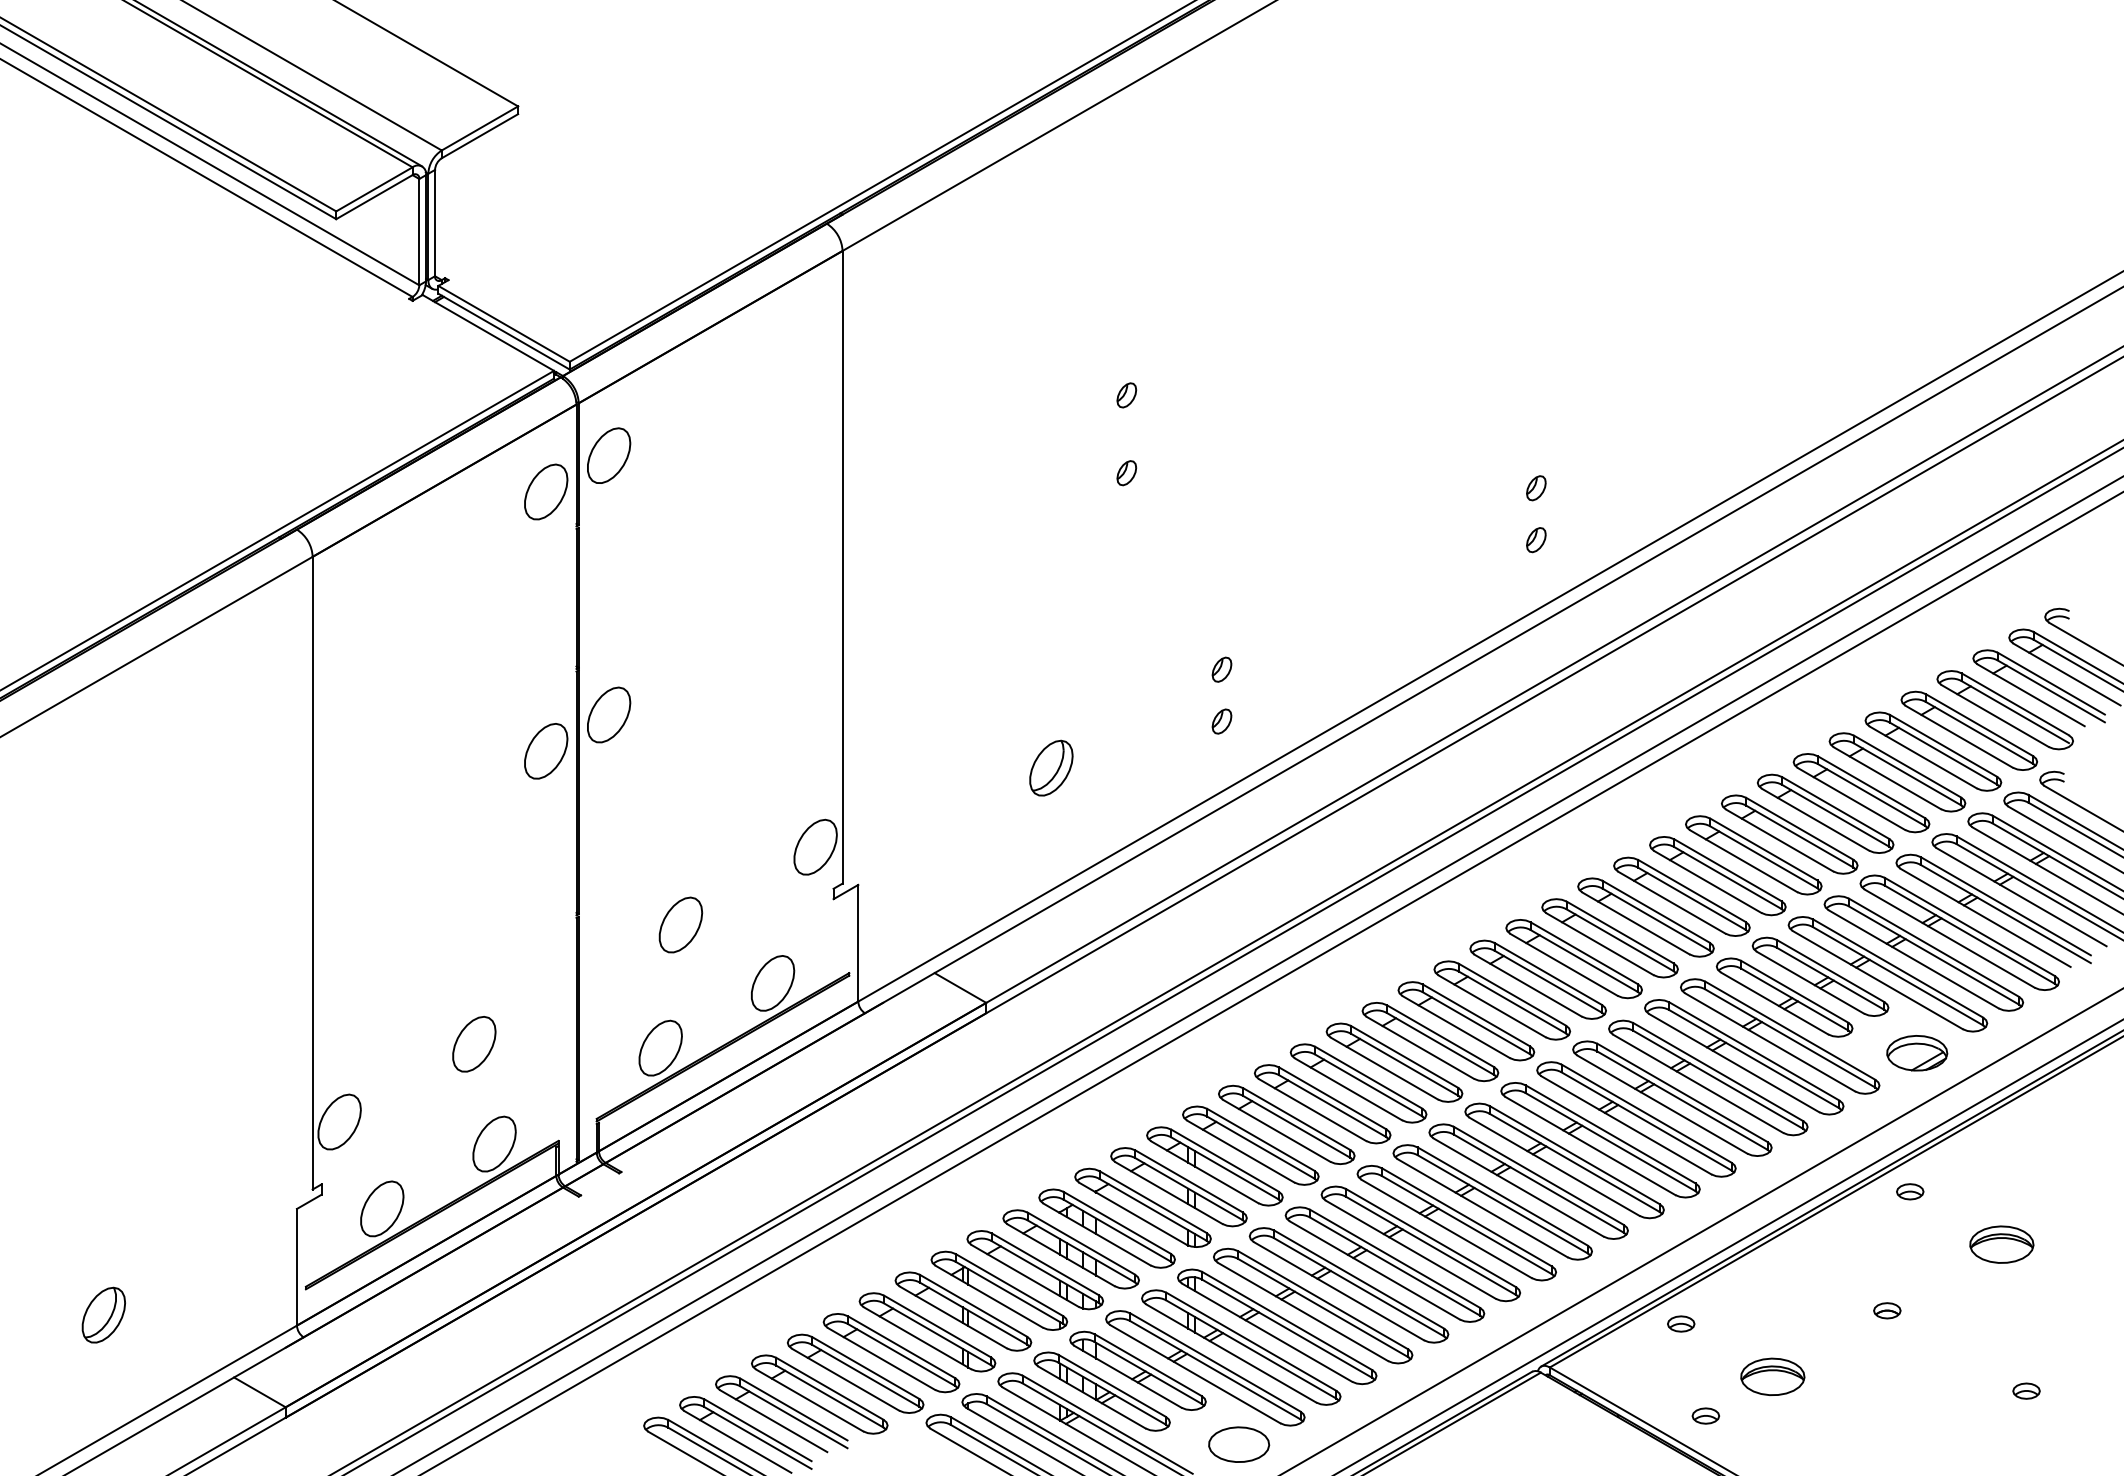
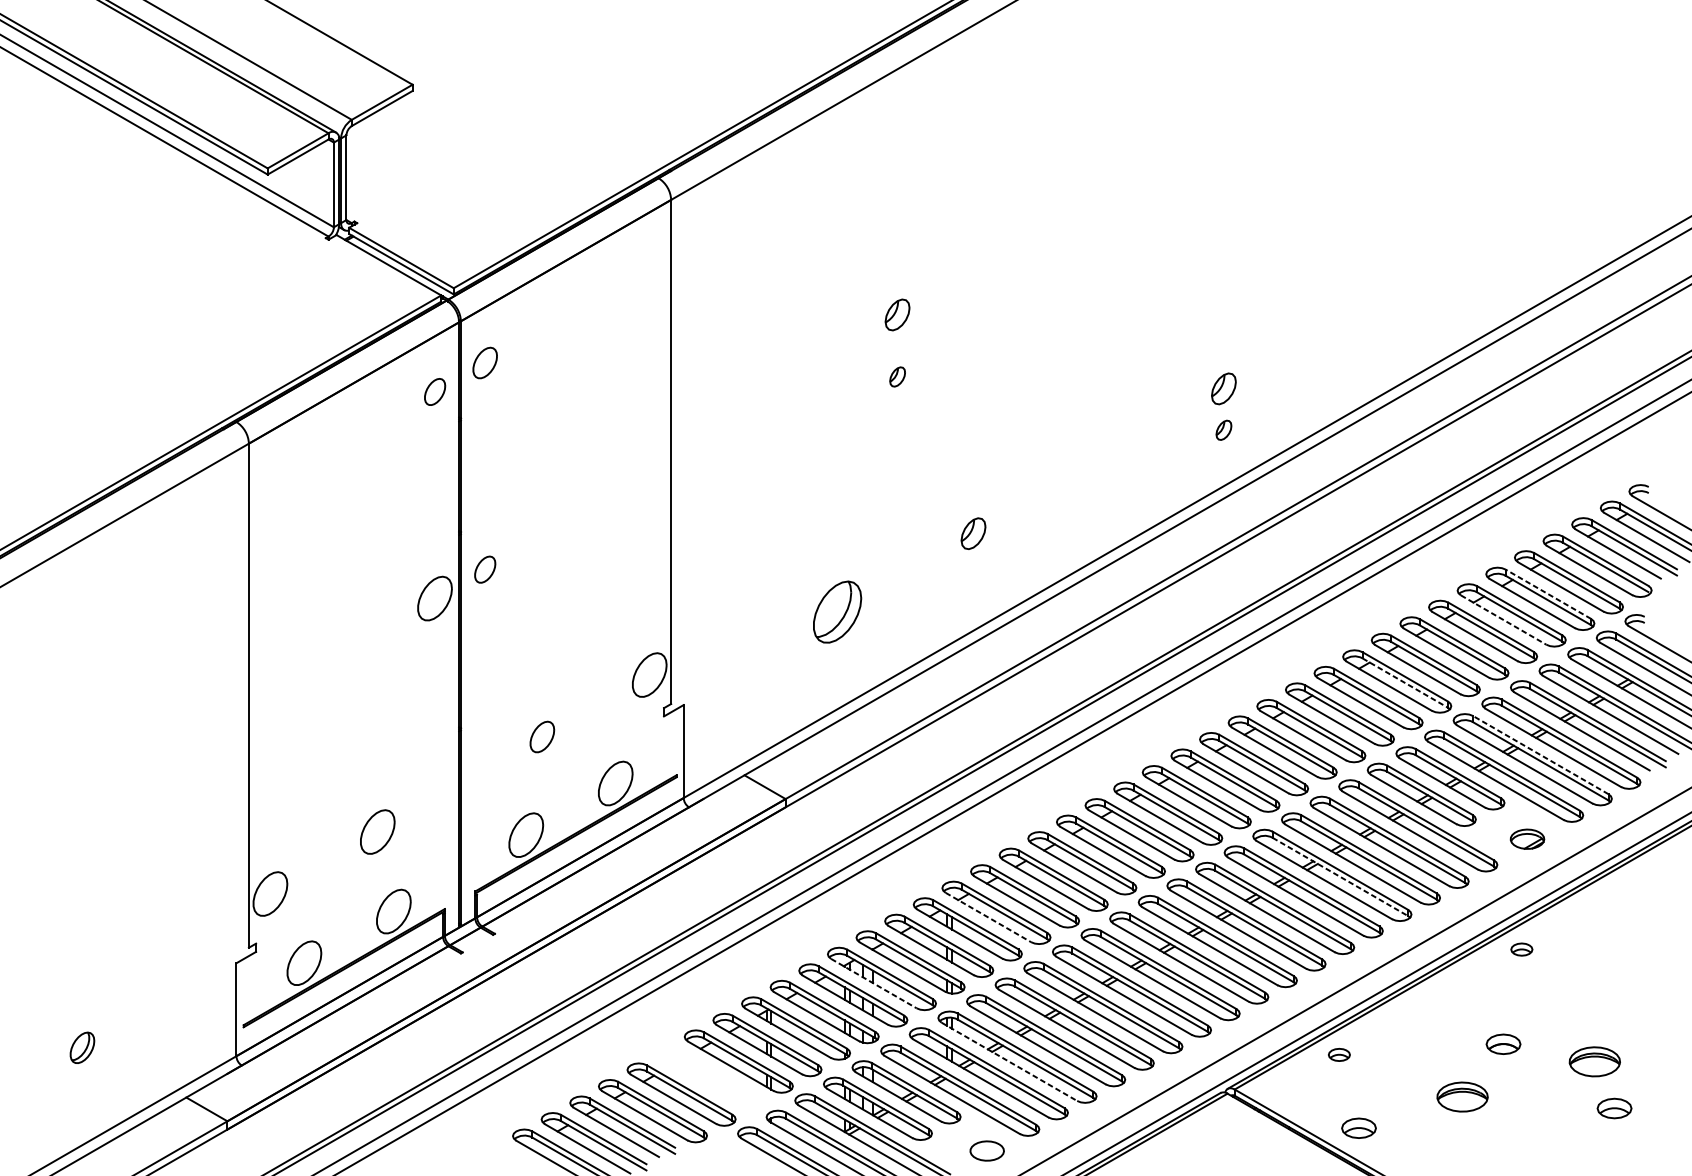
part: (1126, 395) -> (897, 315), size x1.6
part: (609, 455) -> (485, 362), size x0.7
part: (1536, 488) -> (1224, 389), size x1.6
part: (546, 491) -> (435, 391), size x0.6
part: (1221, 669) -> (973, 533), size x1.6
part: (609, 714) -> (485, 569), size x0.6
part: (1221, 721) -> (973, 574), removed
line: (1943, 745) -> (1548, 593), solid -> dashed
part: (1051, 767) -> (837, 611), size x1.4
line: (1887, 778) -> (1503, 620), solid -> dashed
line: (1763, 857) -> (1404, 683), solid -> dashed
part: (680, 924) -> (542, 736), size x0.7
line: (1933, 947) -> (1540, 754), solid -> dashed
part: (1917, 1053) -> (1527, 839), size x0.7
line: (1682, 1100) -> (1340, 876), solid -> dashed
line: (1240, 1151) -> (988, 917), solid -> dashed
line: (1097, 1234) -> (874, 983), solid -> dashed
part: (2001, 1244) -> (1594, 1061), moved
part: (1887, 1310) -> (1503, 1044), size x1.6
part: (103, 1314) -> (82, 1047), size x0.7
line: (1267, 1332) -> (1009, 1061), solid -> dashed
part: (891, 1353) -> (710, 1078), removed
part: (1772, 1376) -> (1462, 1096), moved
part: (2026, 1390) -> (1614, 1107), size x1.6
part: (1705, 1415) -> (1358, 1127), size x1.6
part: (1239, 1444) -> (987, 1150), size x0.7

